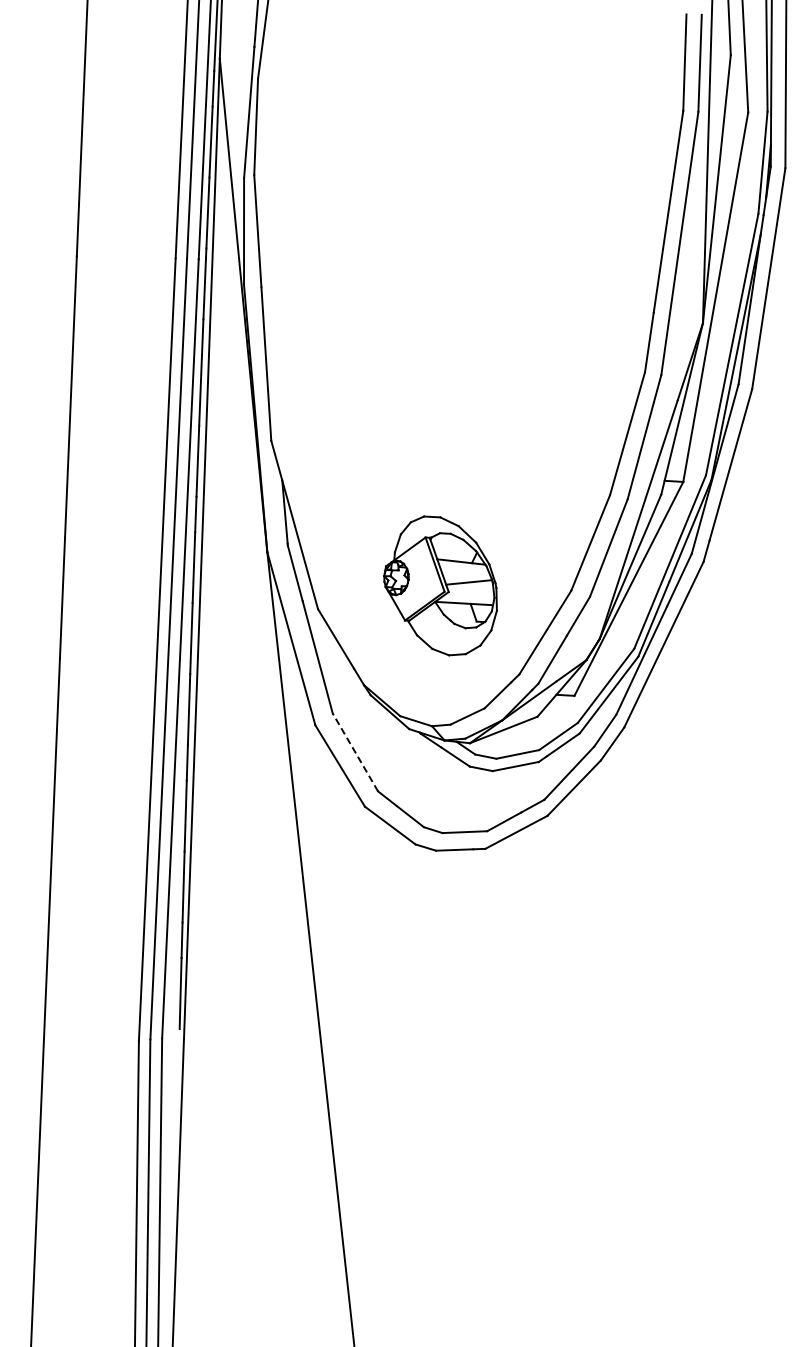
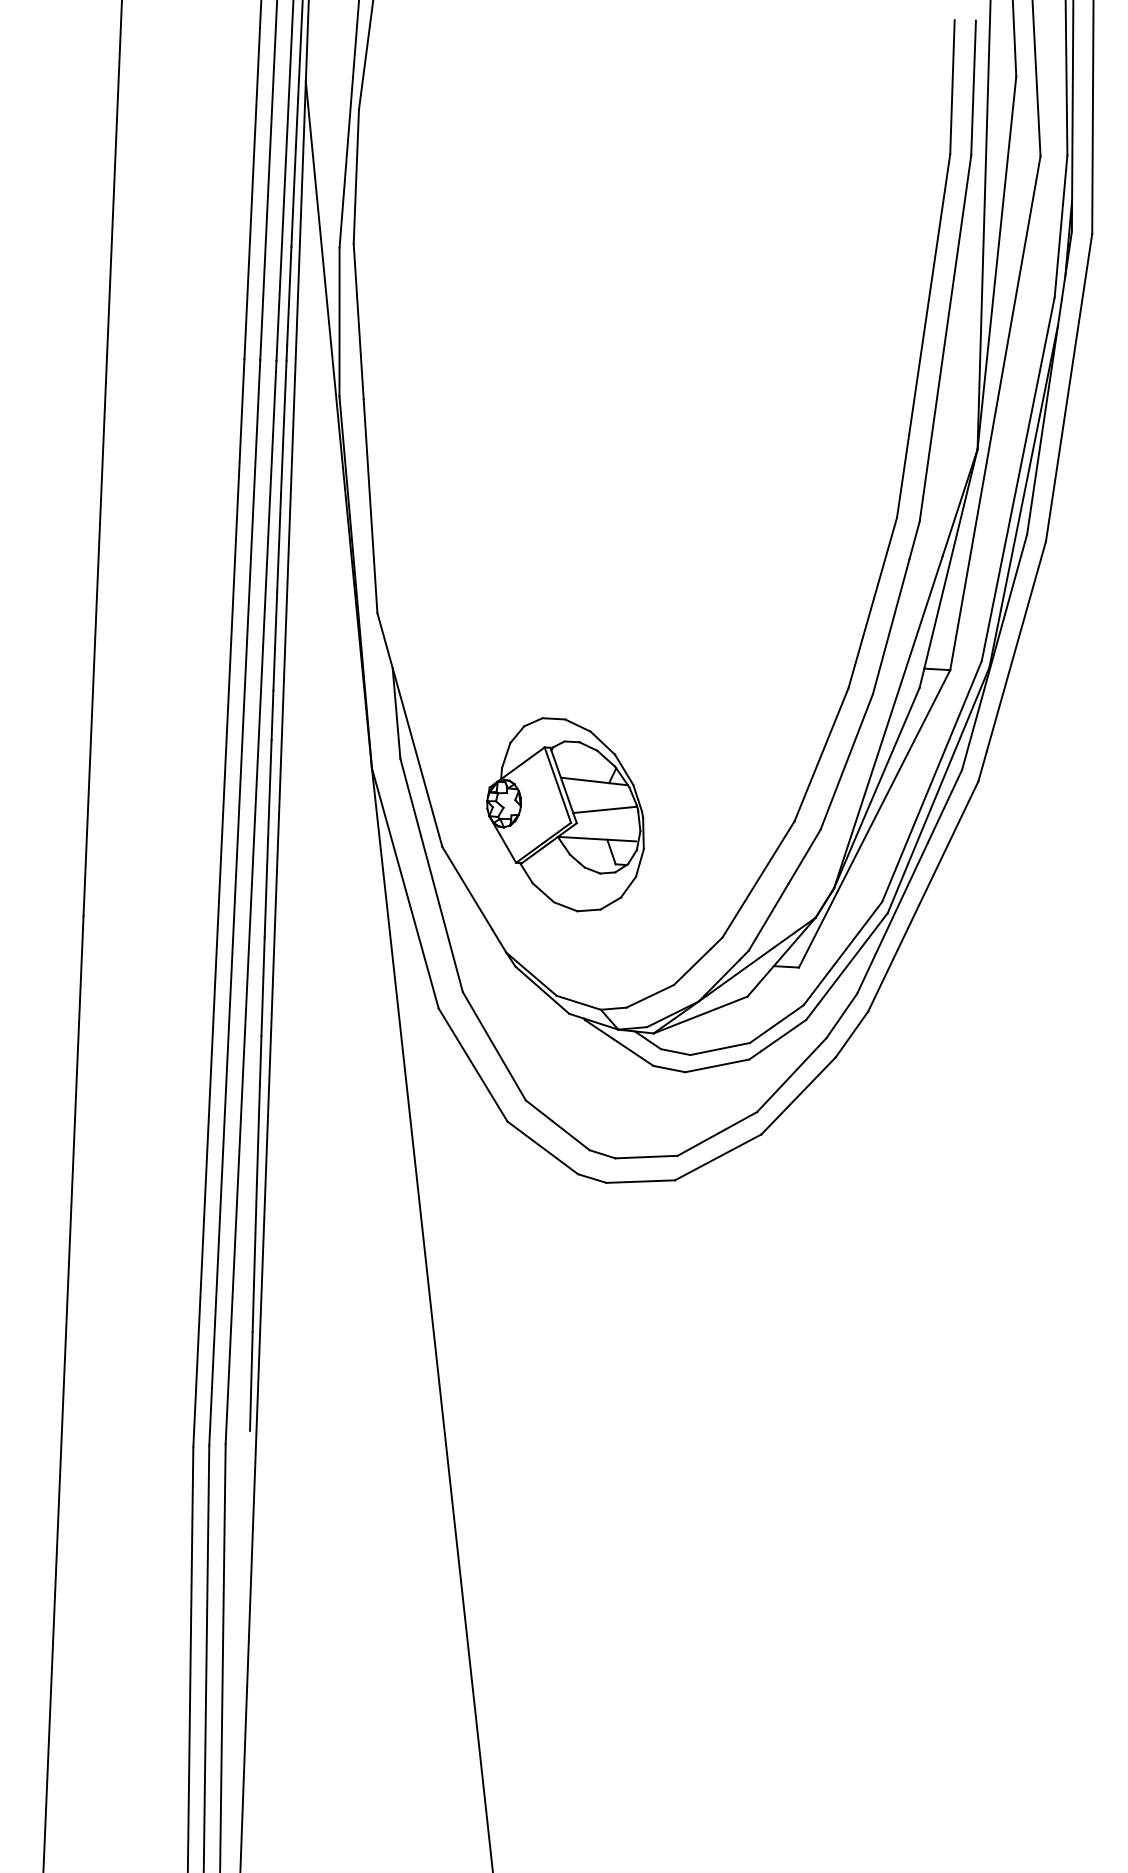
part: (440, 585) -> (565, 814), moved
line: (355, 752) -> (494, 1046), dashed -> solid

